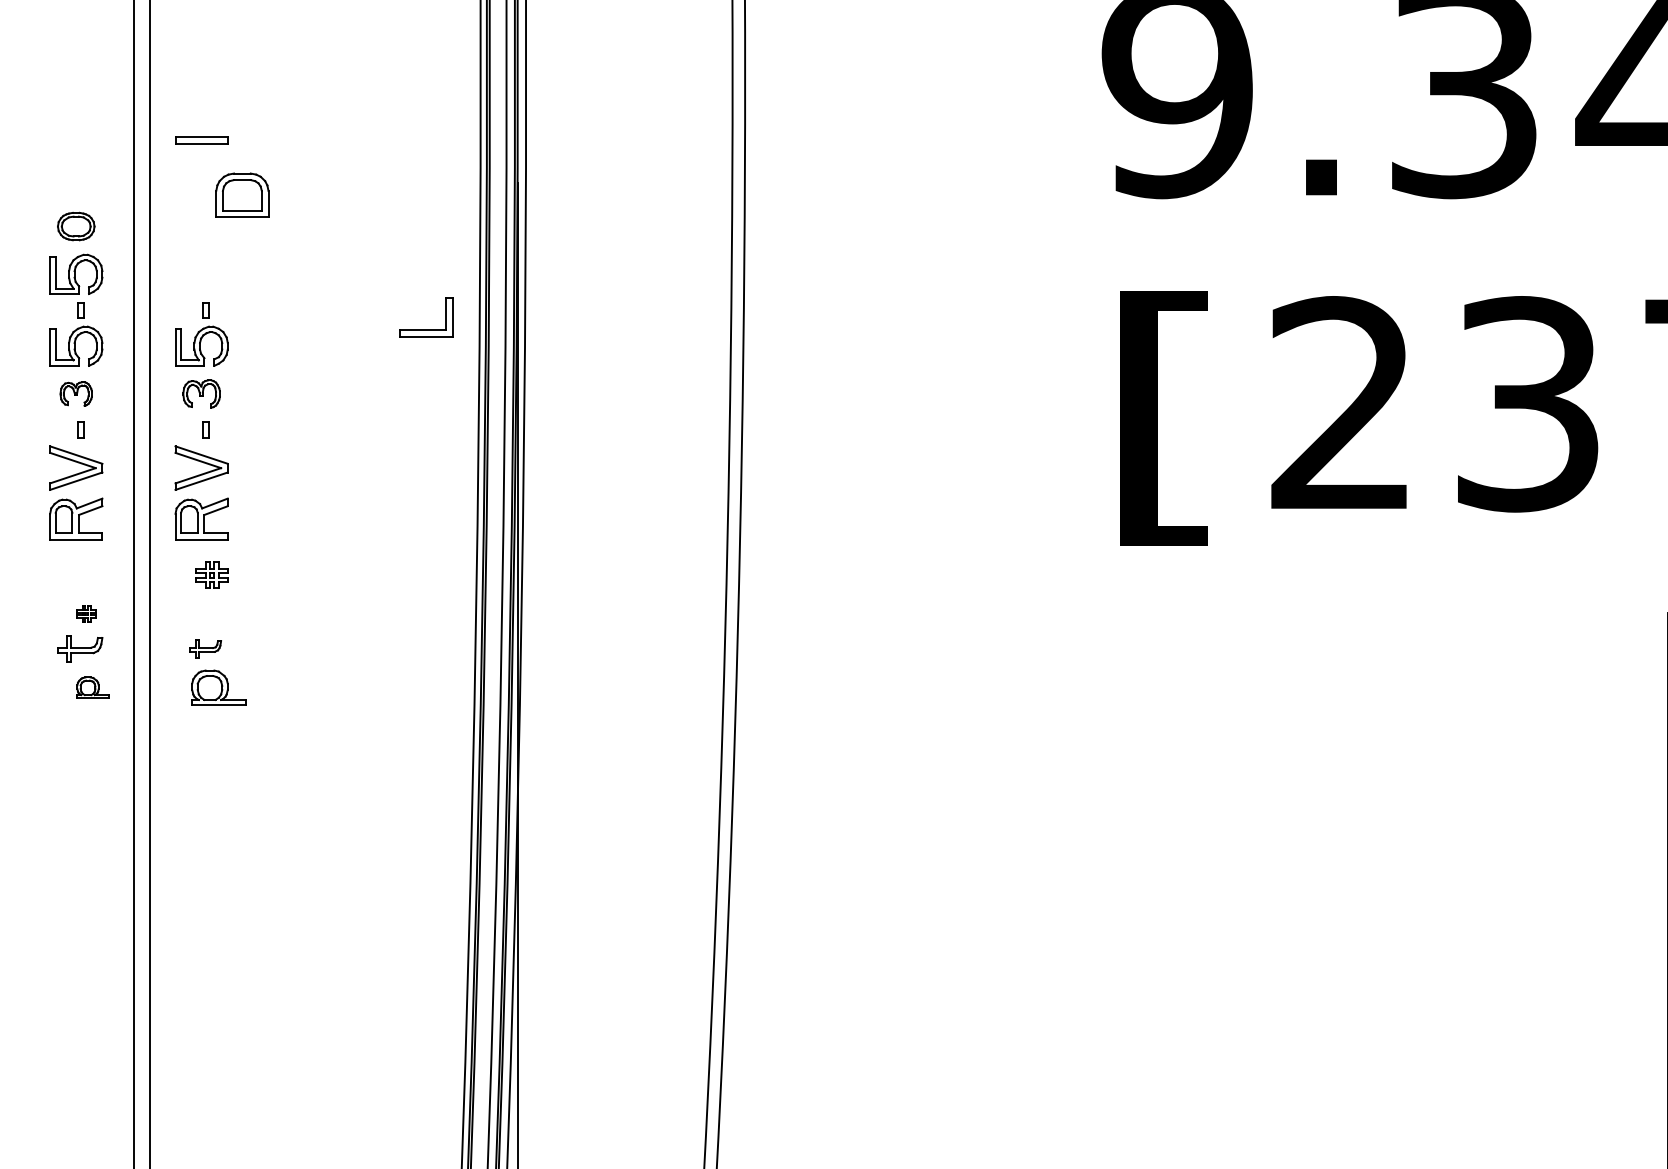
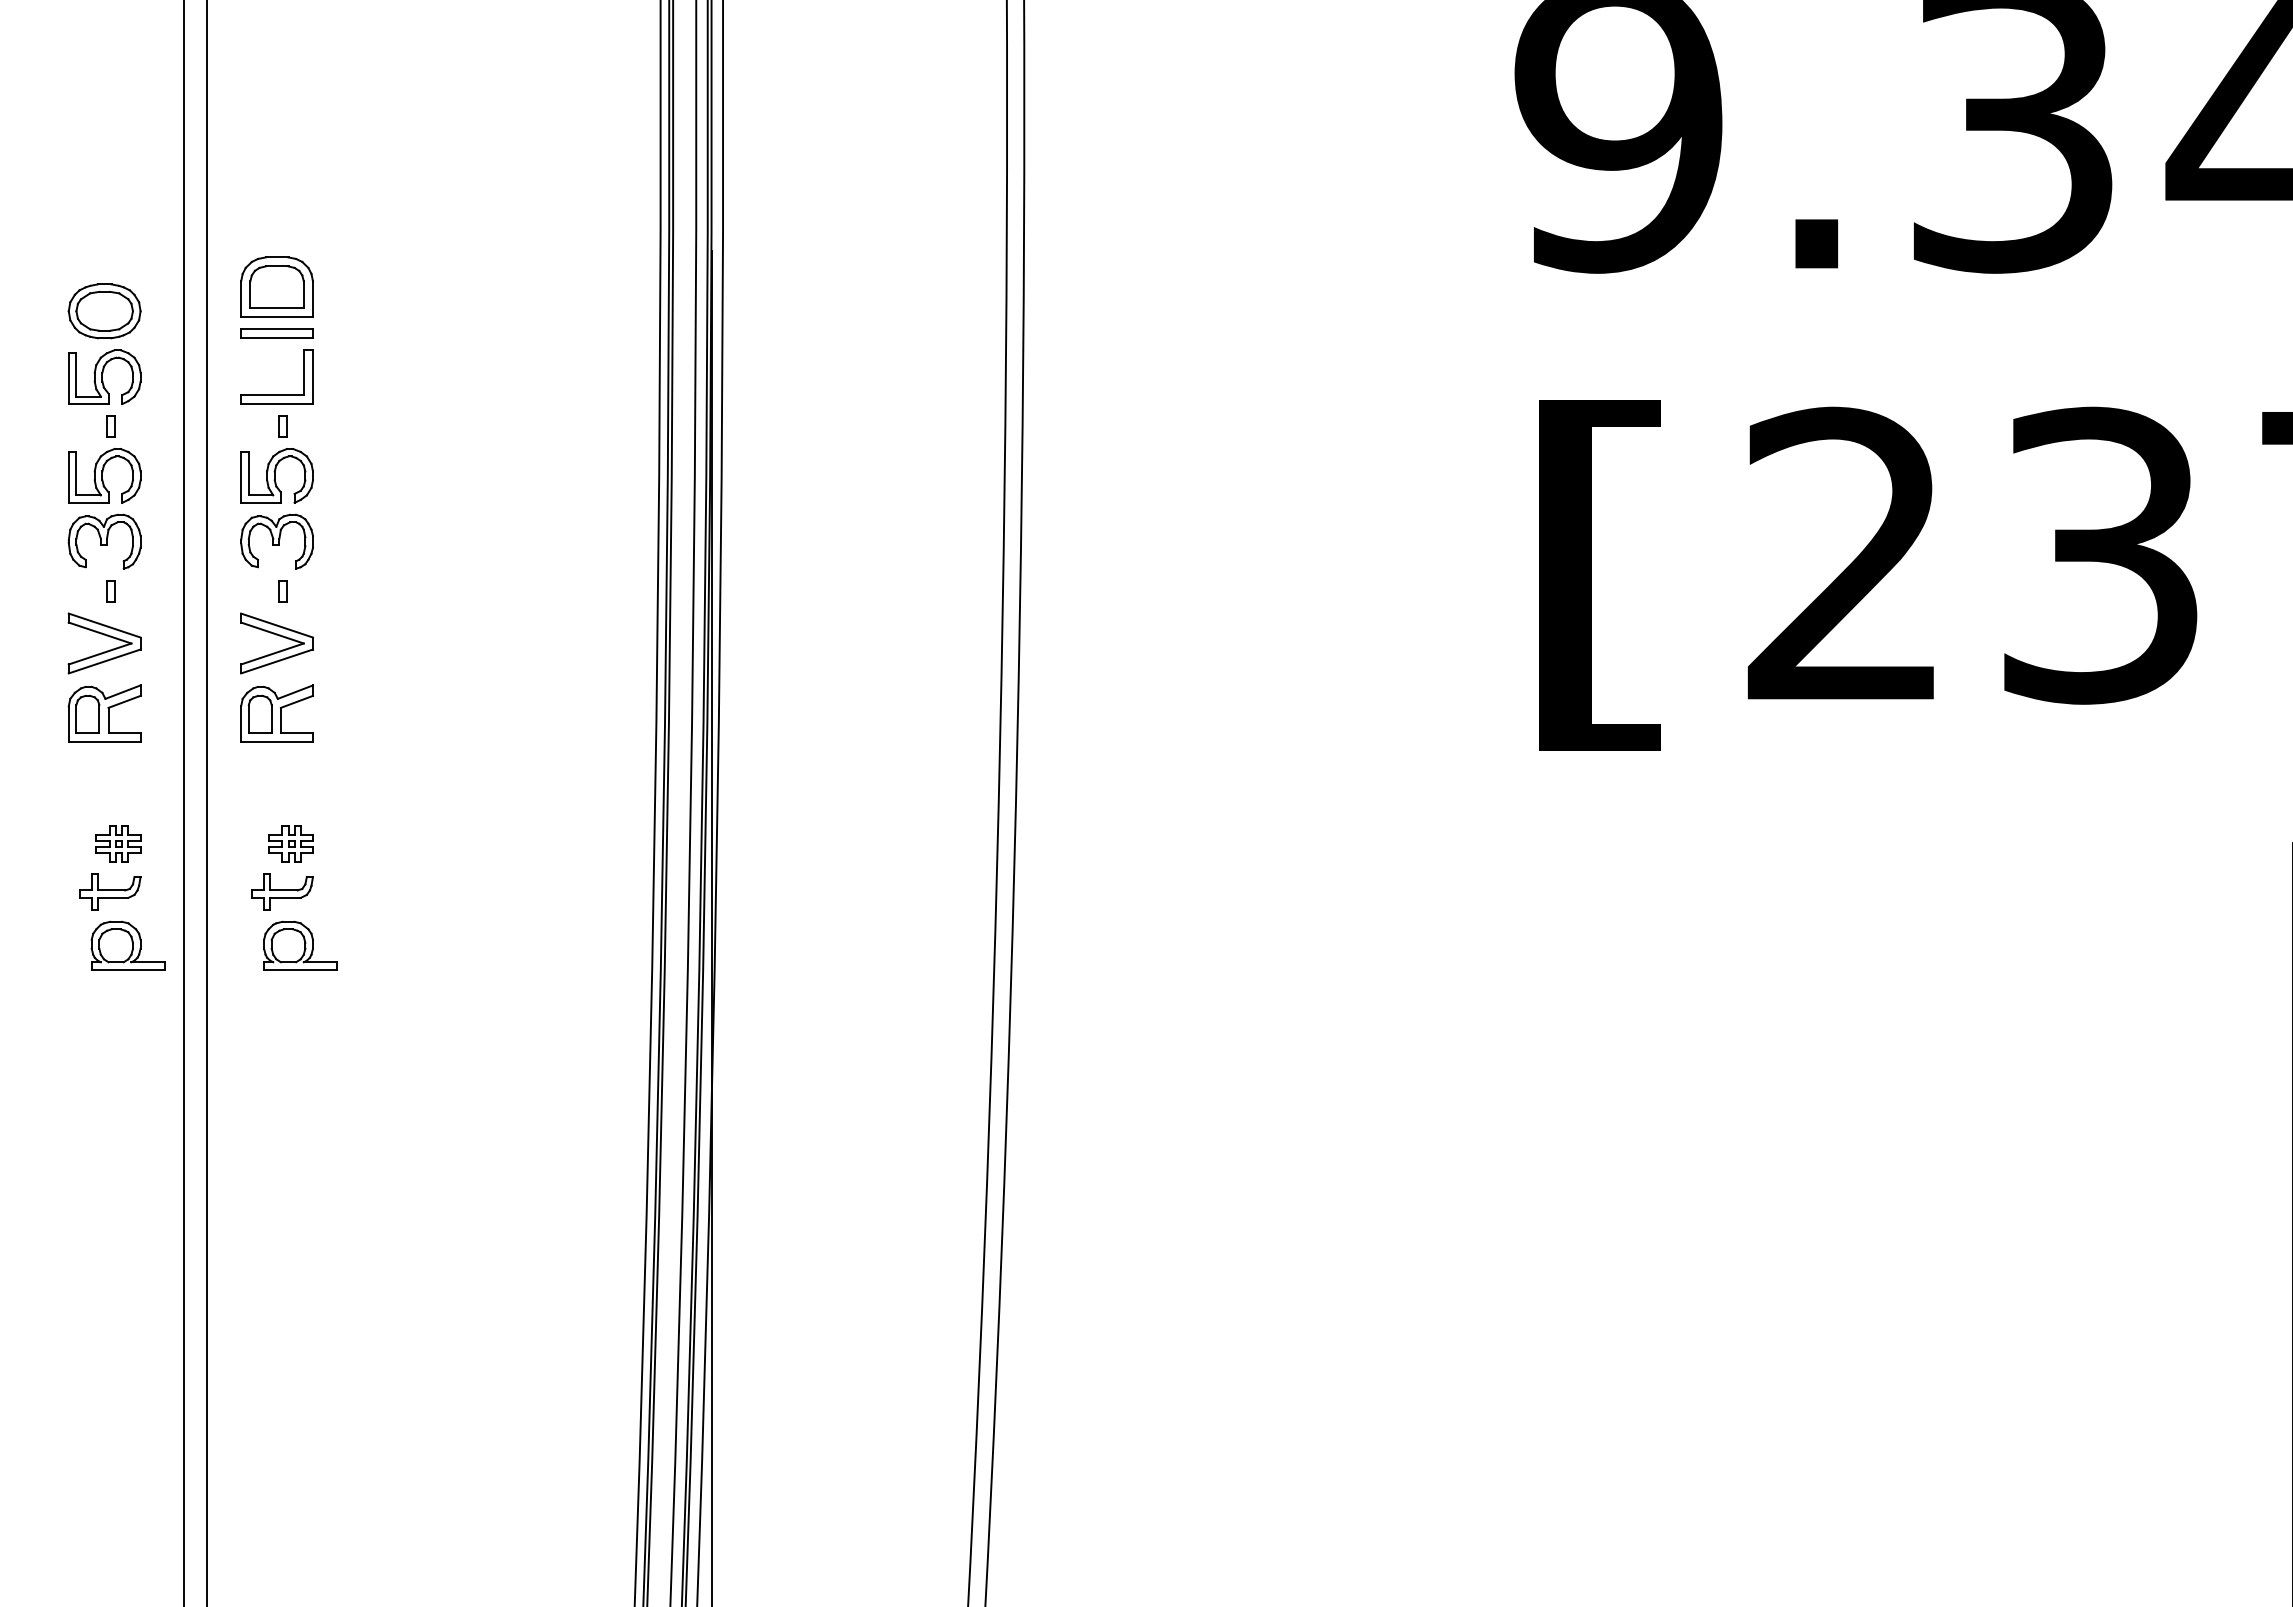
part: (201, 140) -> (276, 333), moved
part: (241, 194) -> (276, 286), moved
part: (76, 226) -> (104, 311), size x1.43
part: (425, 329) -> (276, 394), moved
part: (76, 393) -> (104, 541), size x1.67
part: (201, 393) -> (276, 541), size x1.43
part: (211, 575) -> (290, 843), moved
part: (86, 613) -> (118, 843), size x1.67
part: (205, 648) -> (282, 891), size x1.43
part: (92, 687) -> (127, 945), size x1.67

